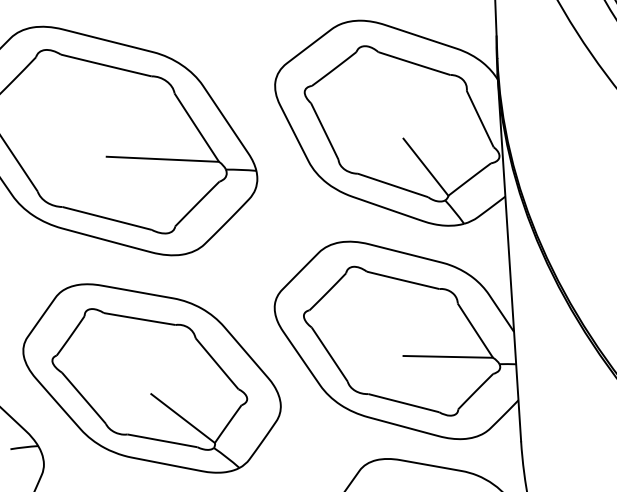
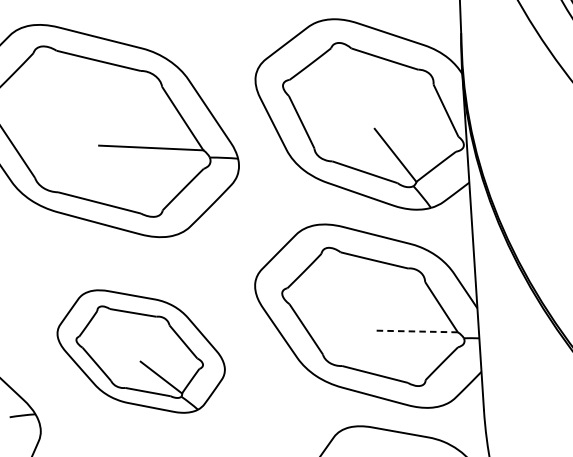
line: (448, 356) -> (416, 331), solid -> dashed
part: (151, 378) -> (140, 351), size x0.7

